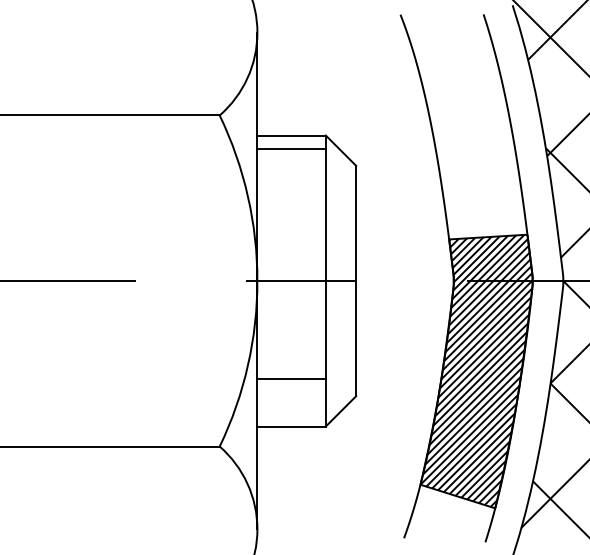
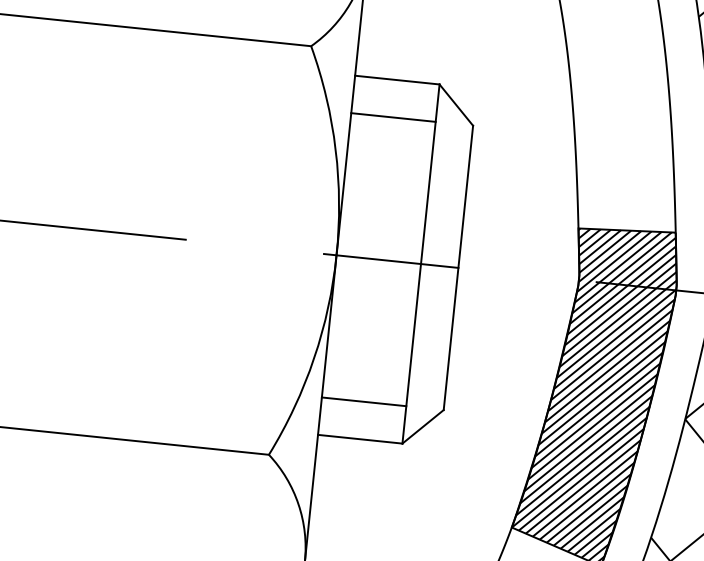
line: (291, 148) -> (393, 117), moved
line: (291, 379) -> (363, 402), moved

